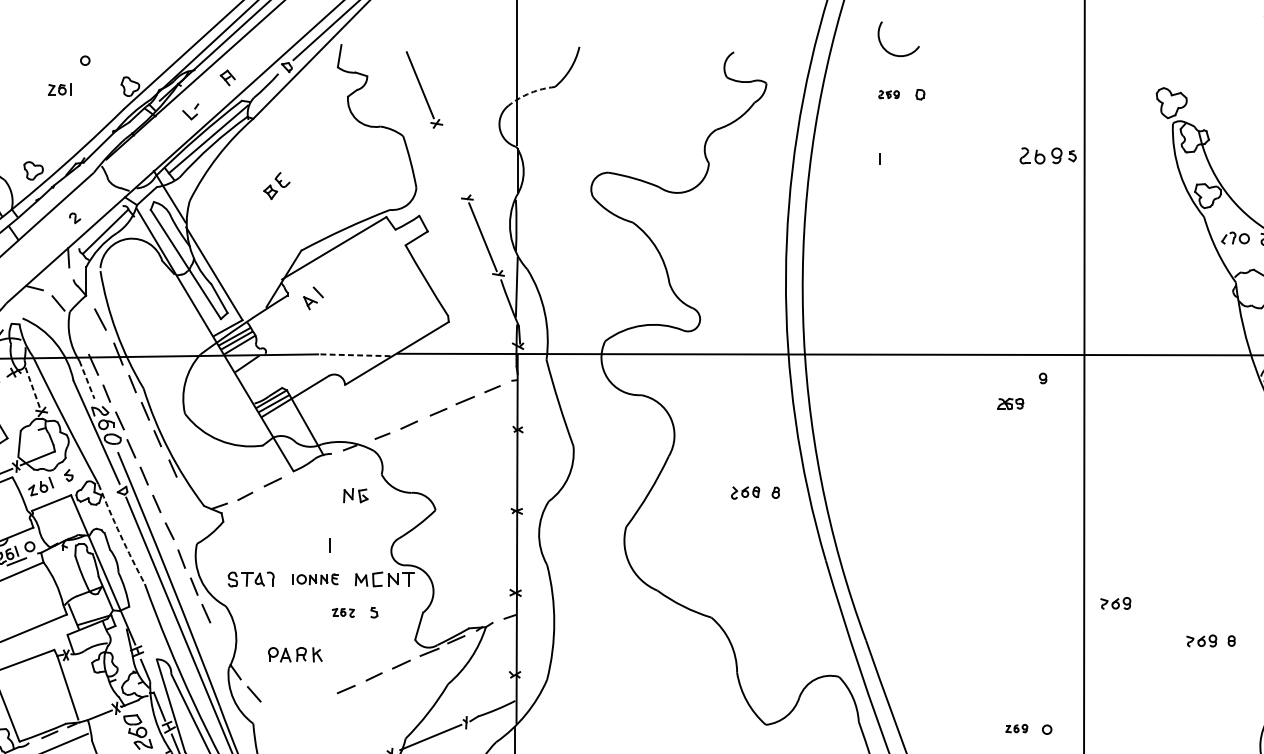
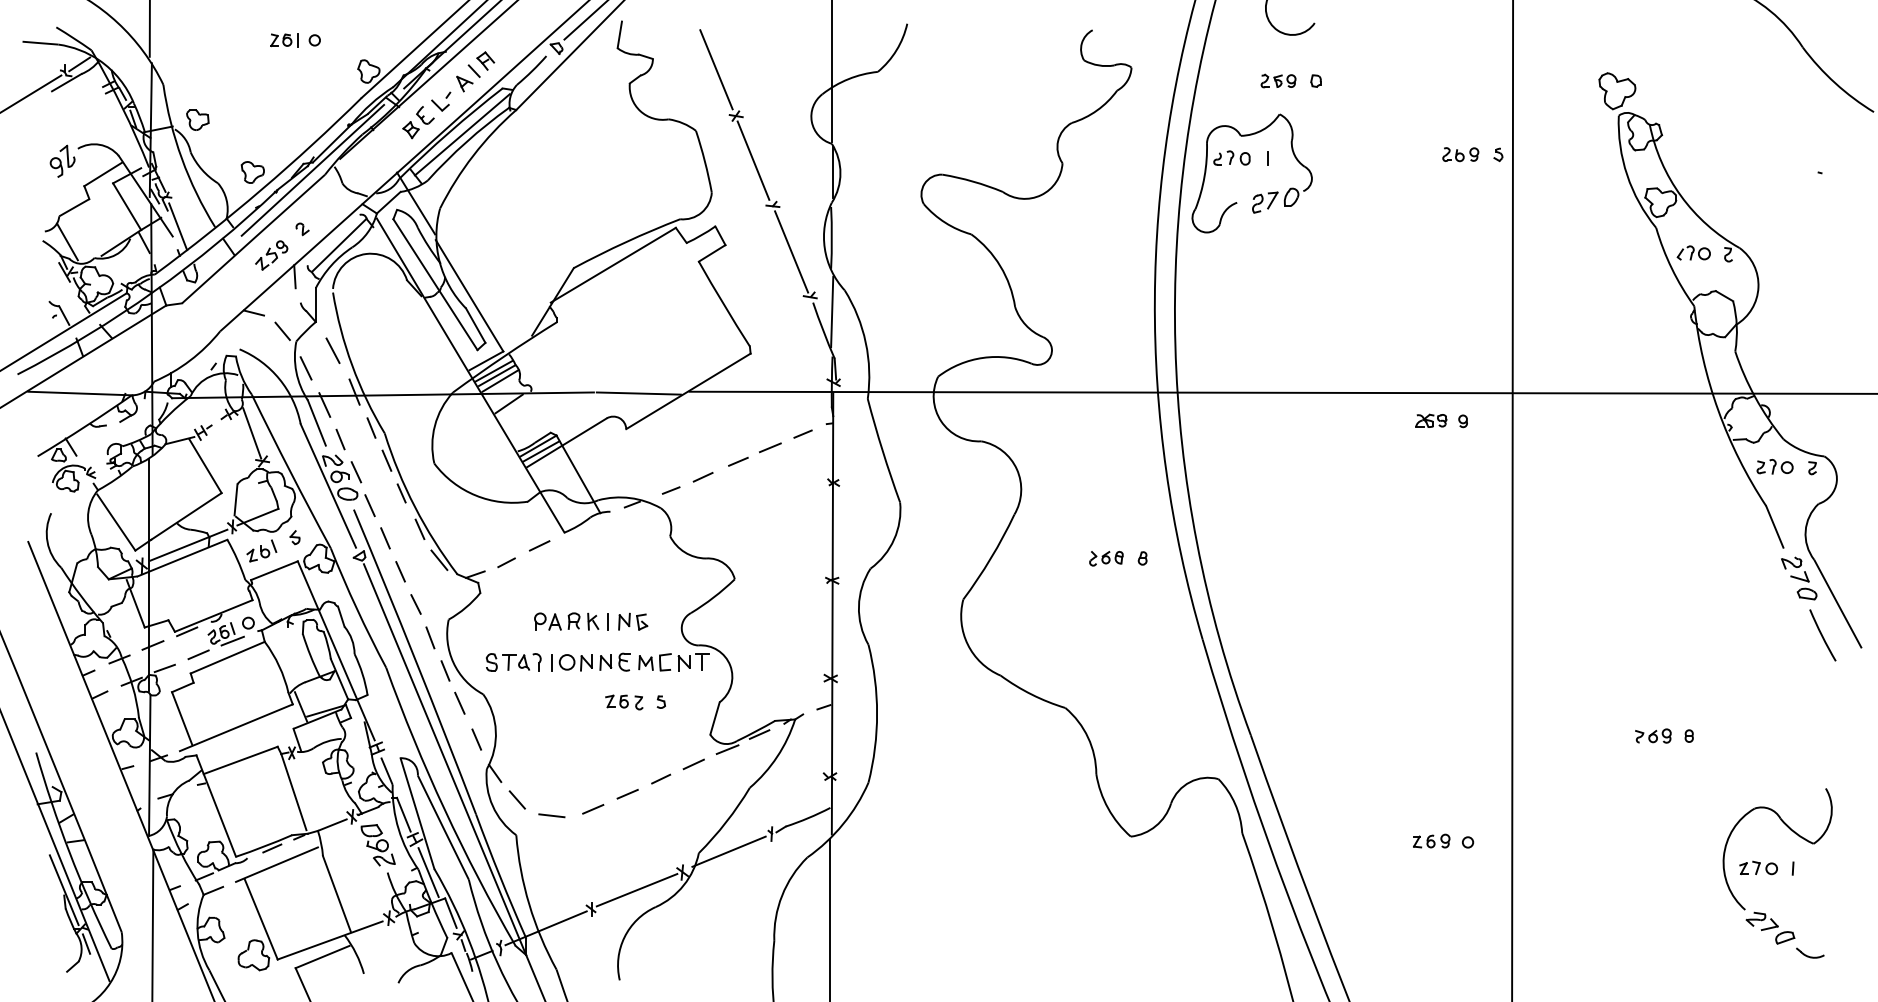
part: (59, 90) -> (284, 40), moved
arc: (530, 93) -> (848, 79), dashed -> solid
part: (889, 94) -> (1278, 80), size x1.43
part: (1040, 155) -> (1460, 154), size x0.71
line: (451, 160) -> (753, 160), added
part: (863, 165) -> (1247, 165), added
line: (83, 168) -> (312, 169), added
part: (276, 185) -> (418, 122), moved
part: (49, 240) -> (271, 255), added
part: (313, 298) -> (468, 78), moved
line: (77, 334) -> (305, 368), added
line: (356, 355) -> (639, 393), dashed -> solid
line: (87, 380) -> (317, 423), dashed -> solid
line: (33, 388) -> (252, 433), dashed -> solid
part: (1010, 403) -> (1431, 420), moved
line: (189, 493) -> (439, 559), added
part: (356, 495) -> (633, 621), moved
arc: (120, 534) -> (356, 608), dashed -> solid
part: (315, 578) -> (590, 661), size x1.43
part: (1115, 602) -> (1550, 690), removed
part: (343, 612) -> (624, 702), size x1.43
line: (220, 643) -> (476, 739), added
part: (295, 654) -> (566, 621), moved
line: (317, 702) -> (593, 809), added
line: (282, 707) -> (551, 815), added
part: (1016, 728) -> (1431, 840), size x1.43

